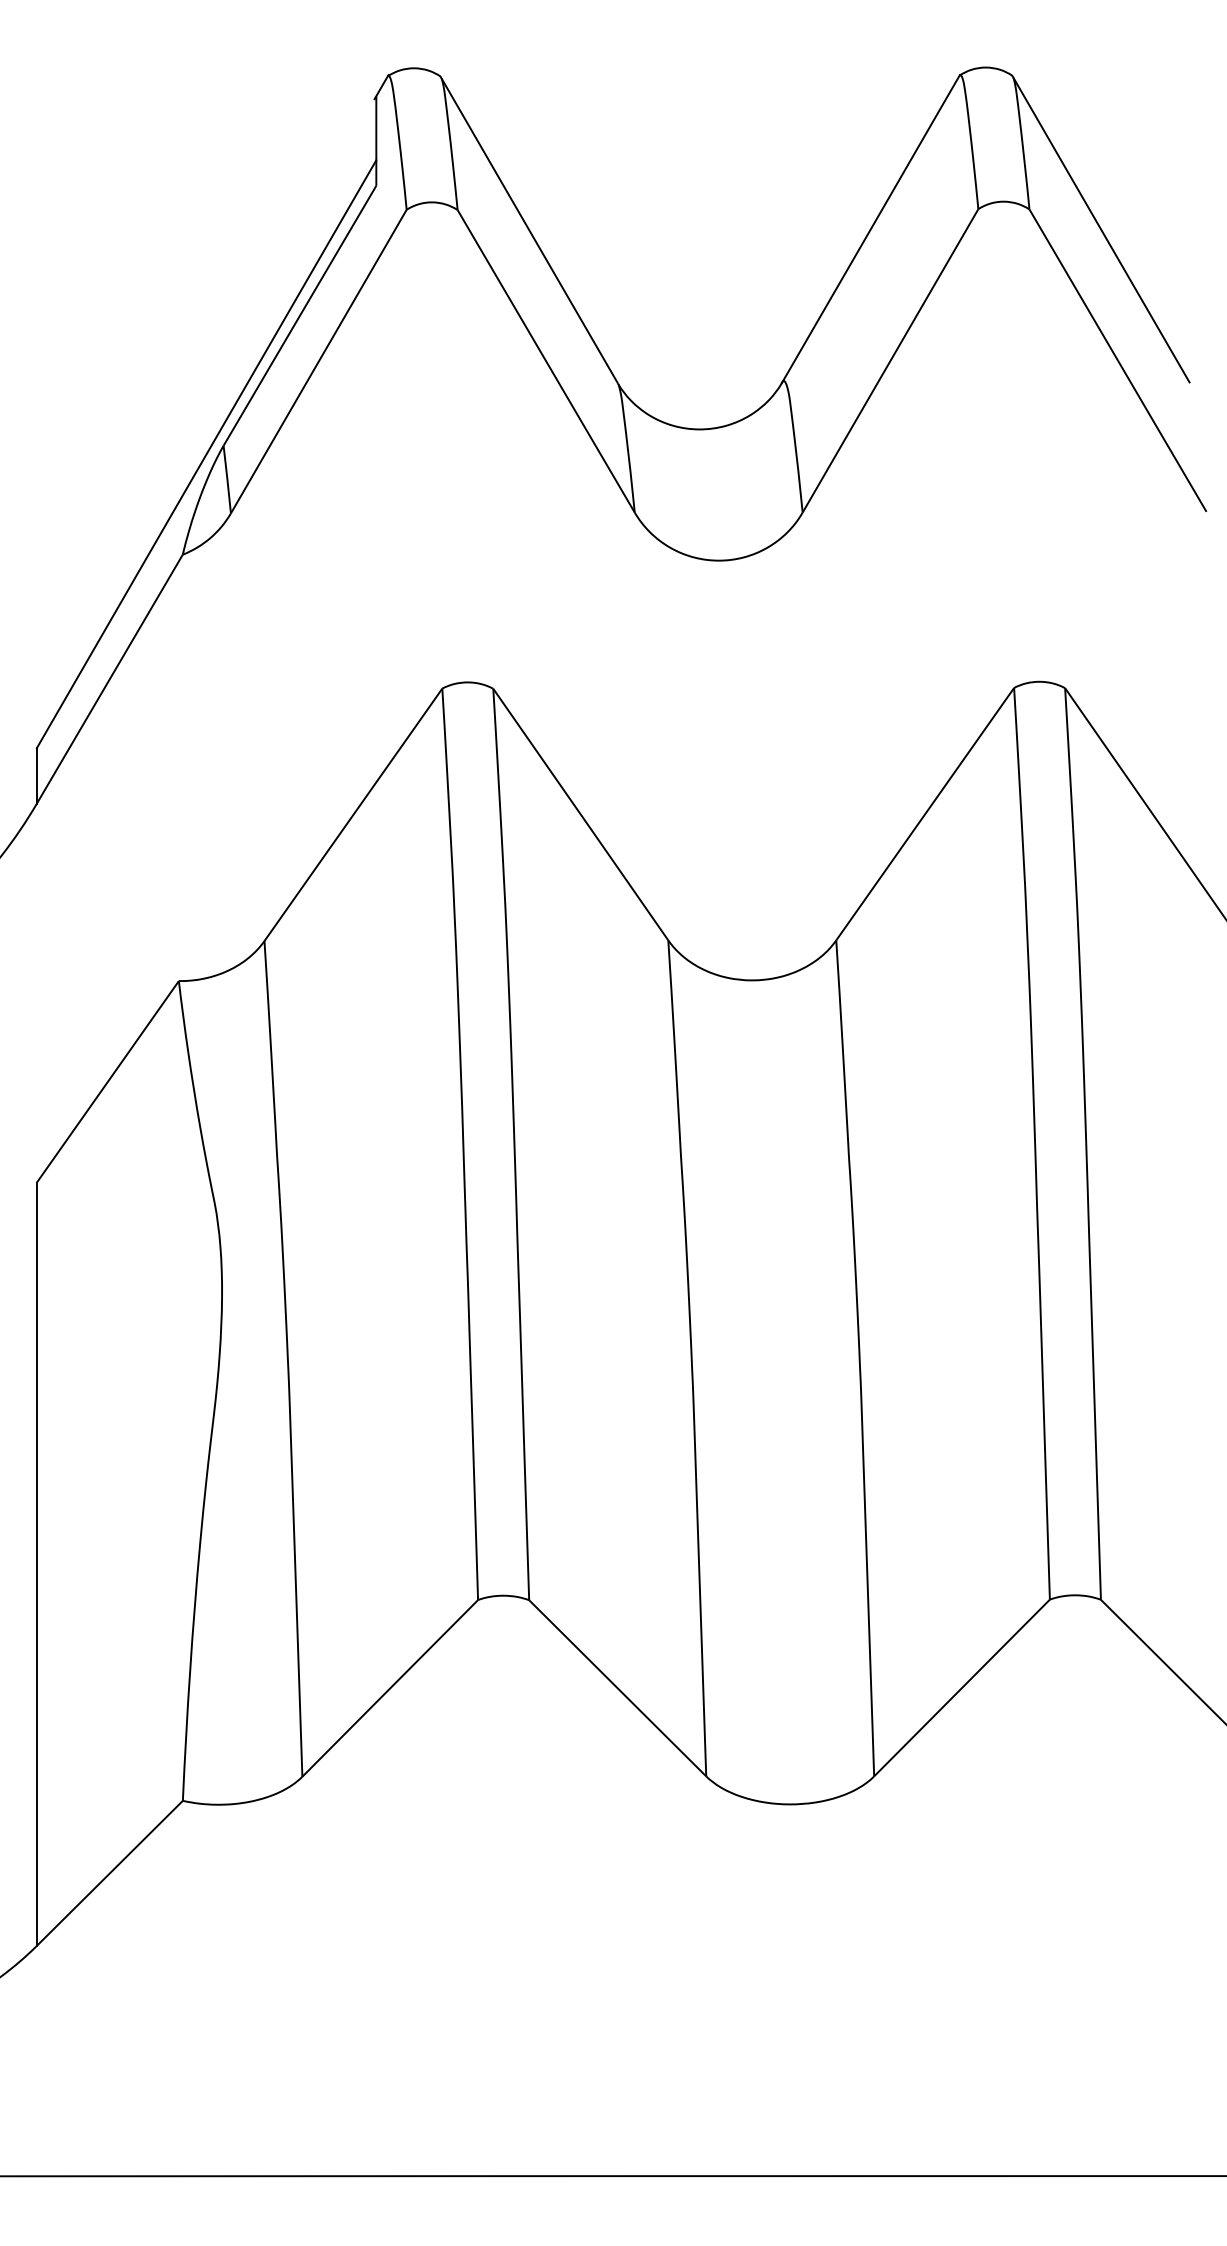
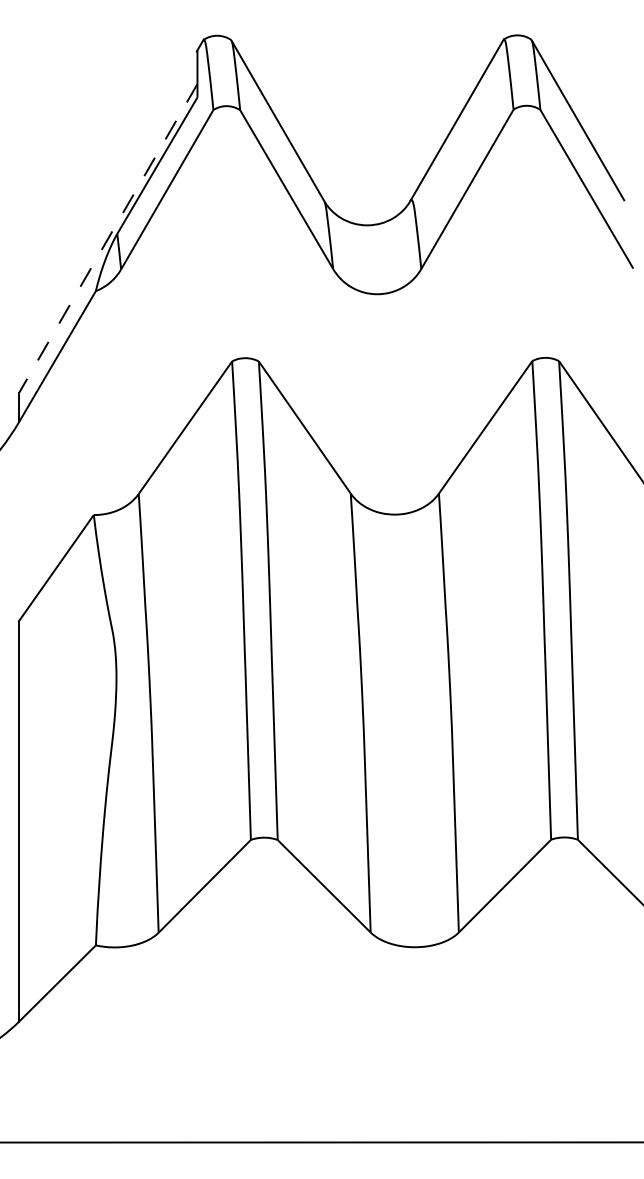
line: (206, 454) -> (108, 238), solid -> dashed

